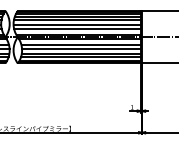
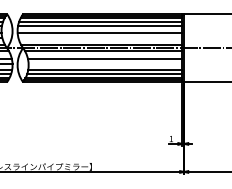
line: (77, 29) -> (100, 38), removed
line: (81, 49) -> (105, 64), removed

